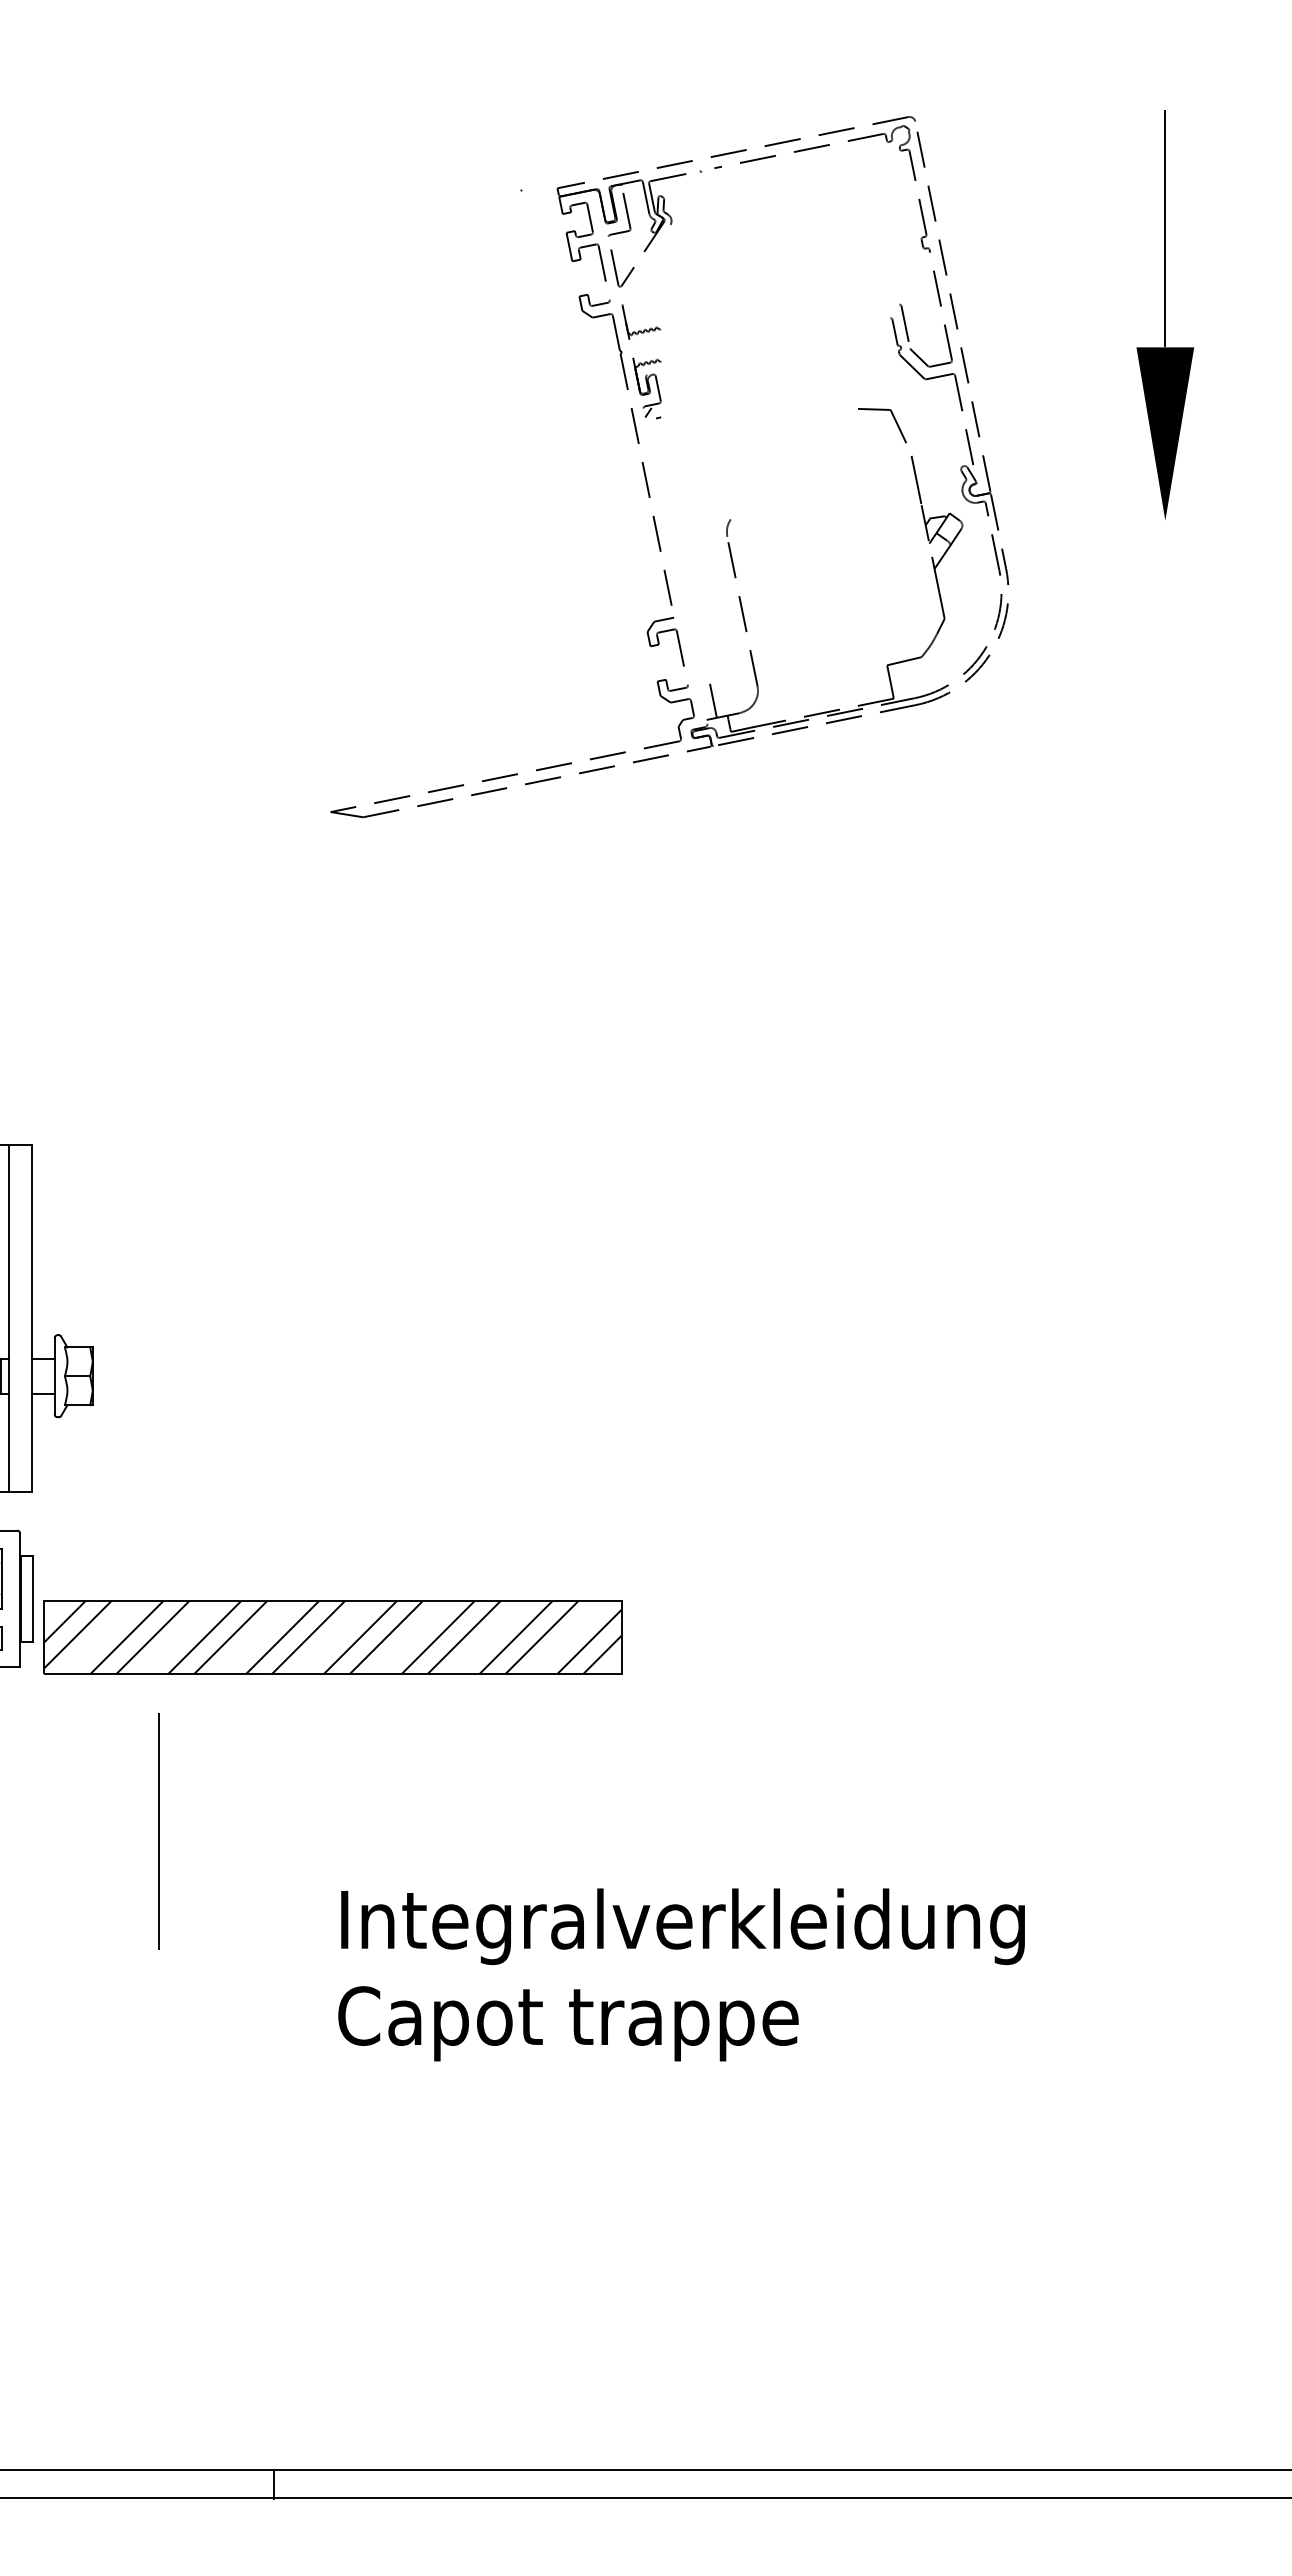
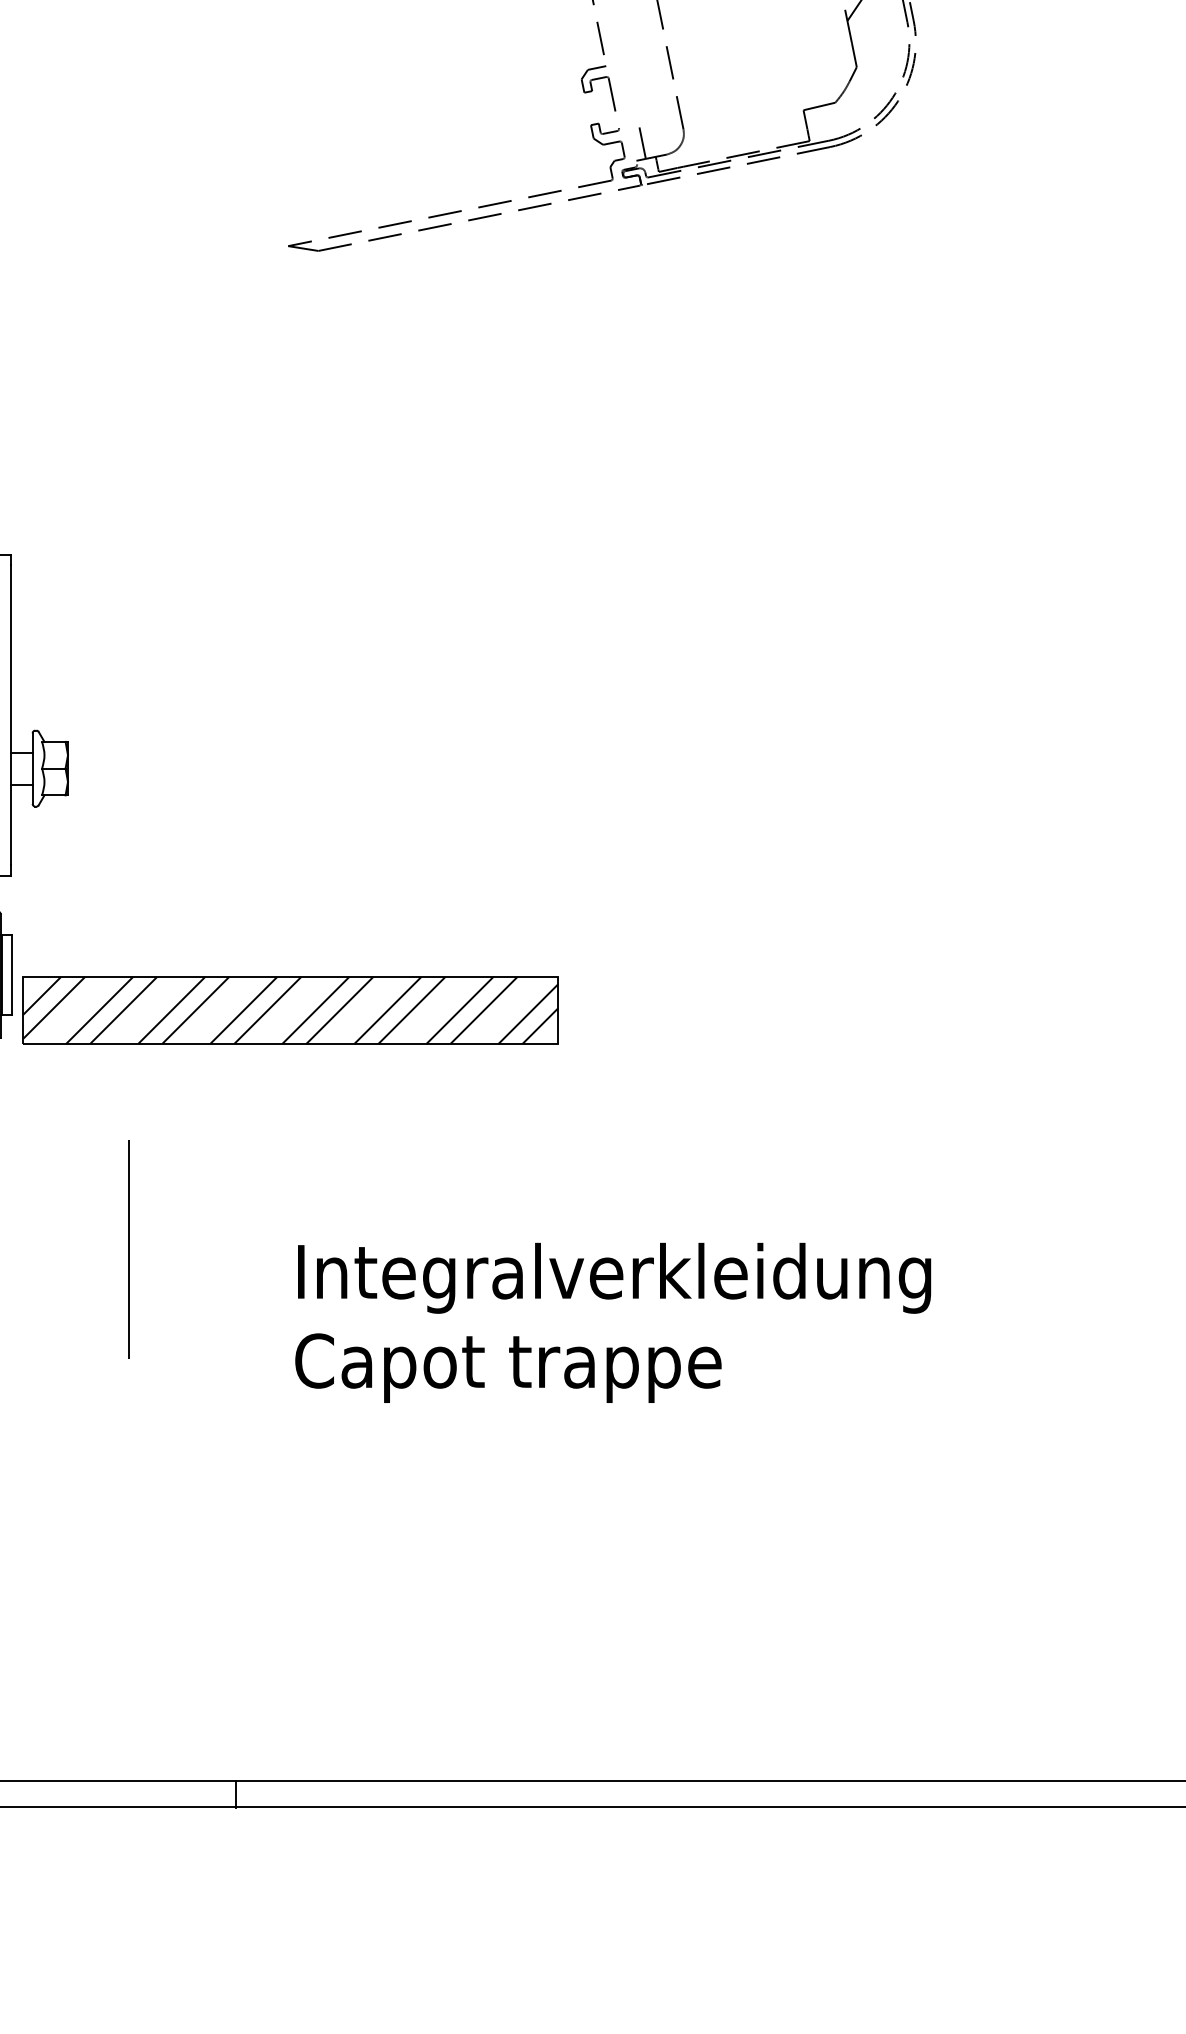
line: (158, 1831) -> (128, 1249), moved

